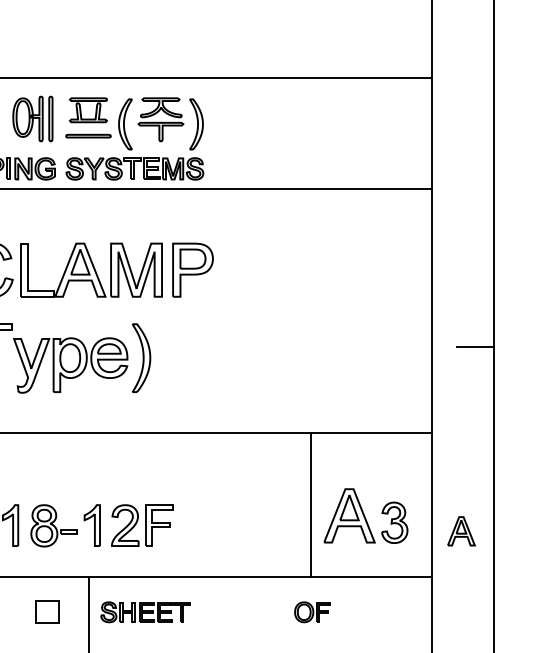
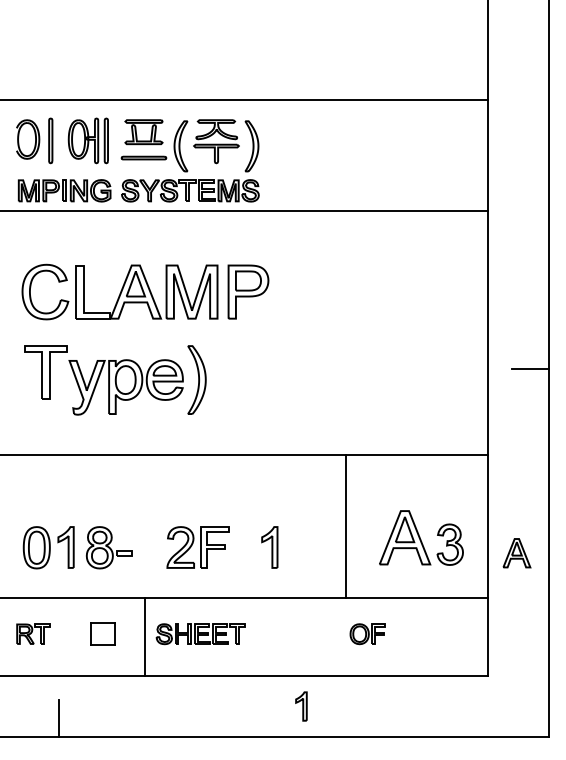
line: (311, 504) -> (346, 526), moved
part: (92, 525) -> (269, 547), moved

